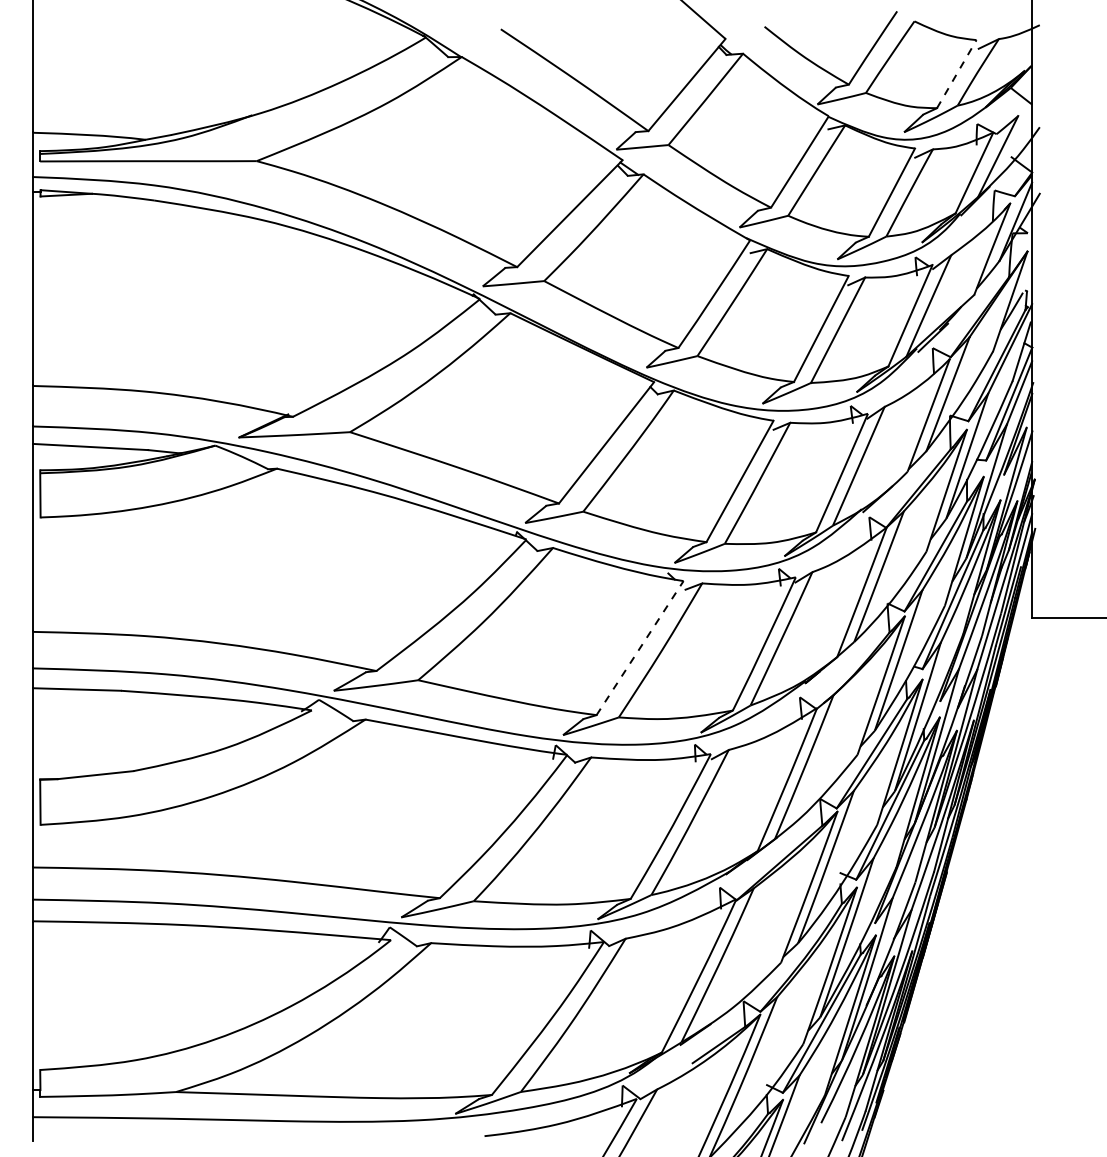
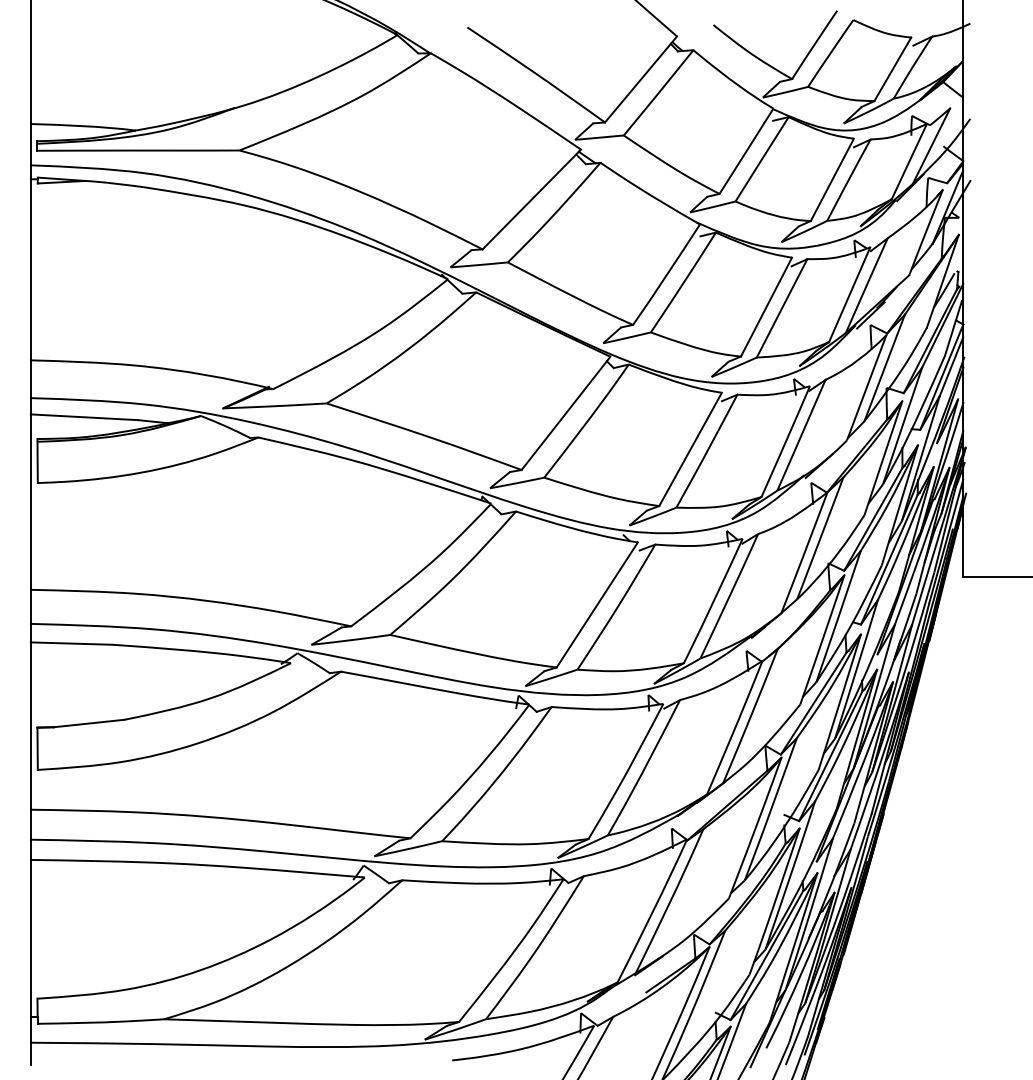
line: (956, 74) -> (892, 69), dashed -> solid
line: (640, 647) -> (597, 604), dashed -> solid

